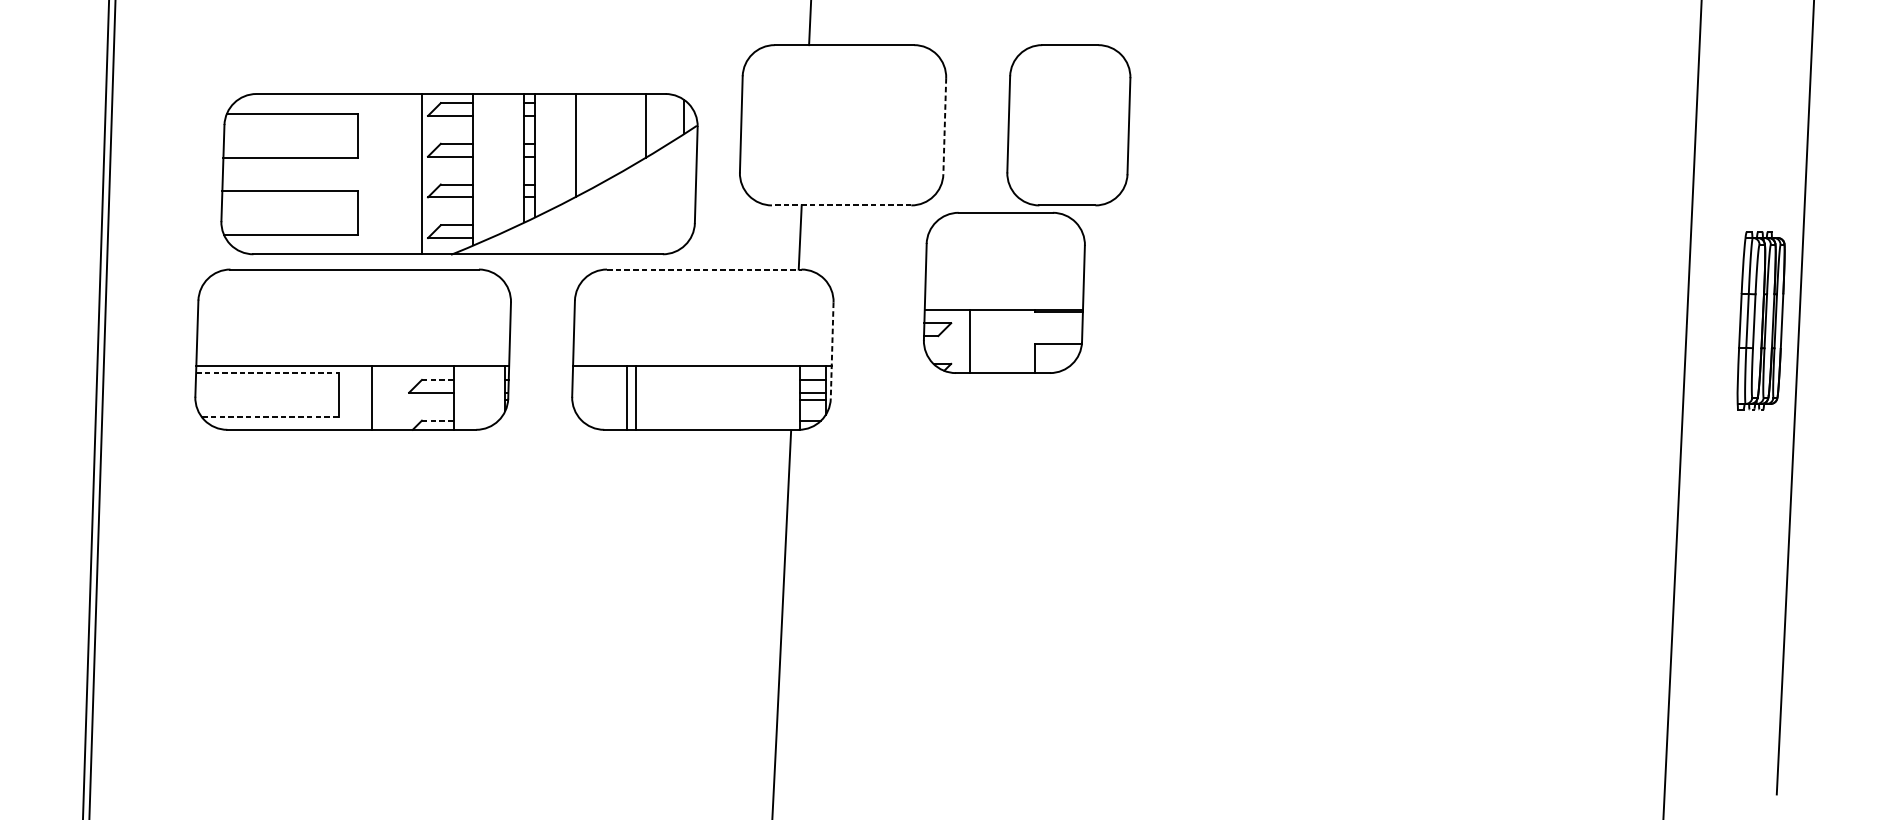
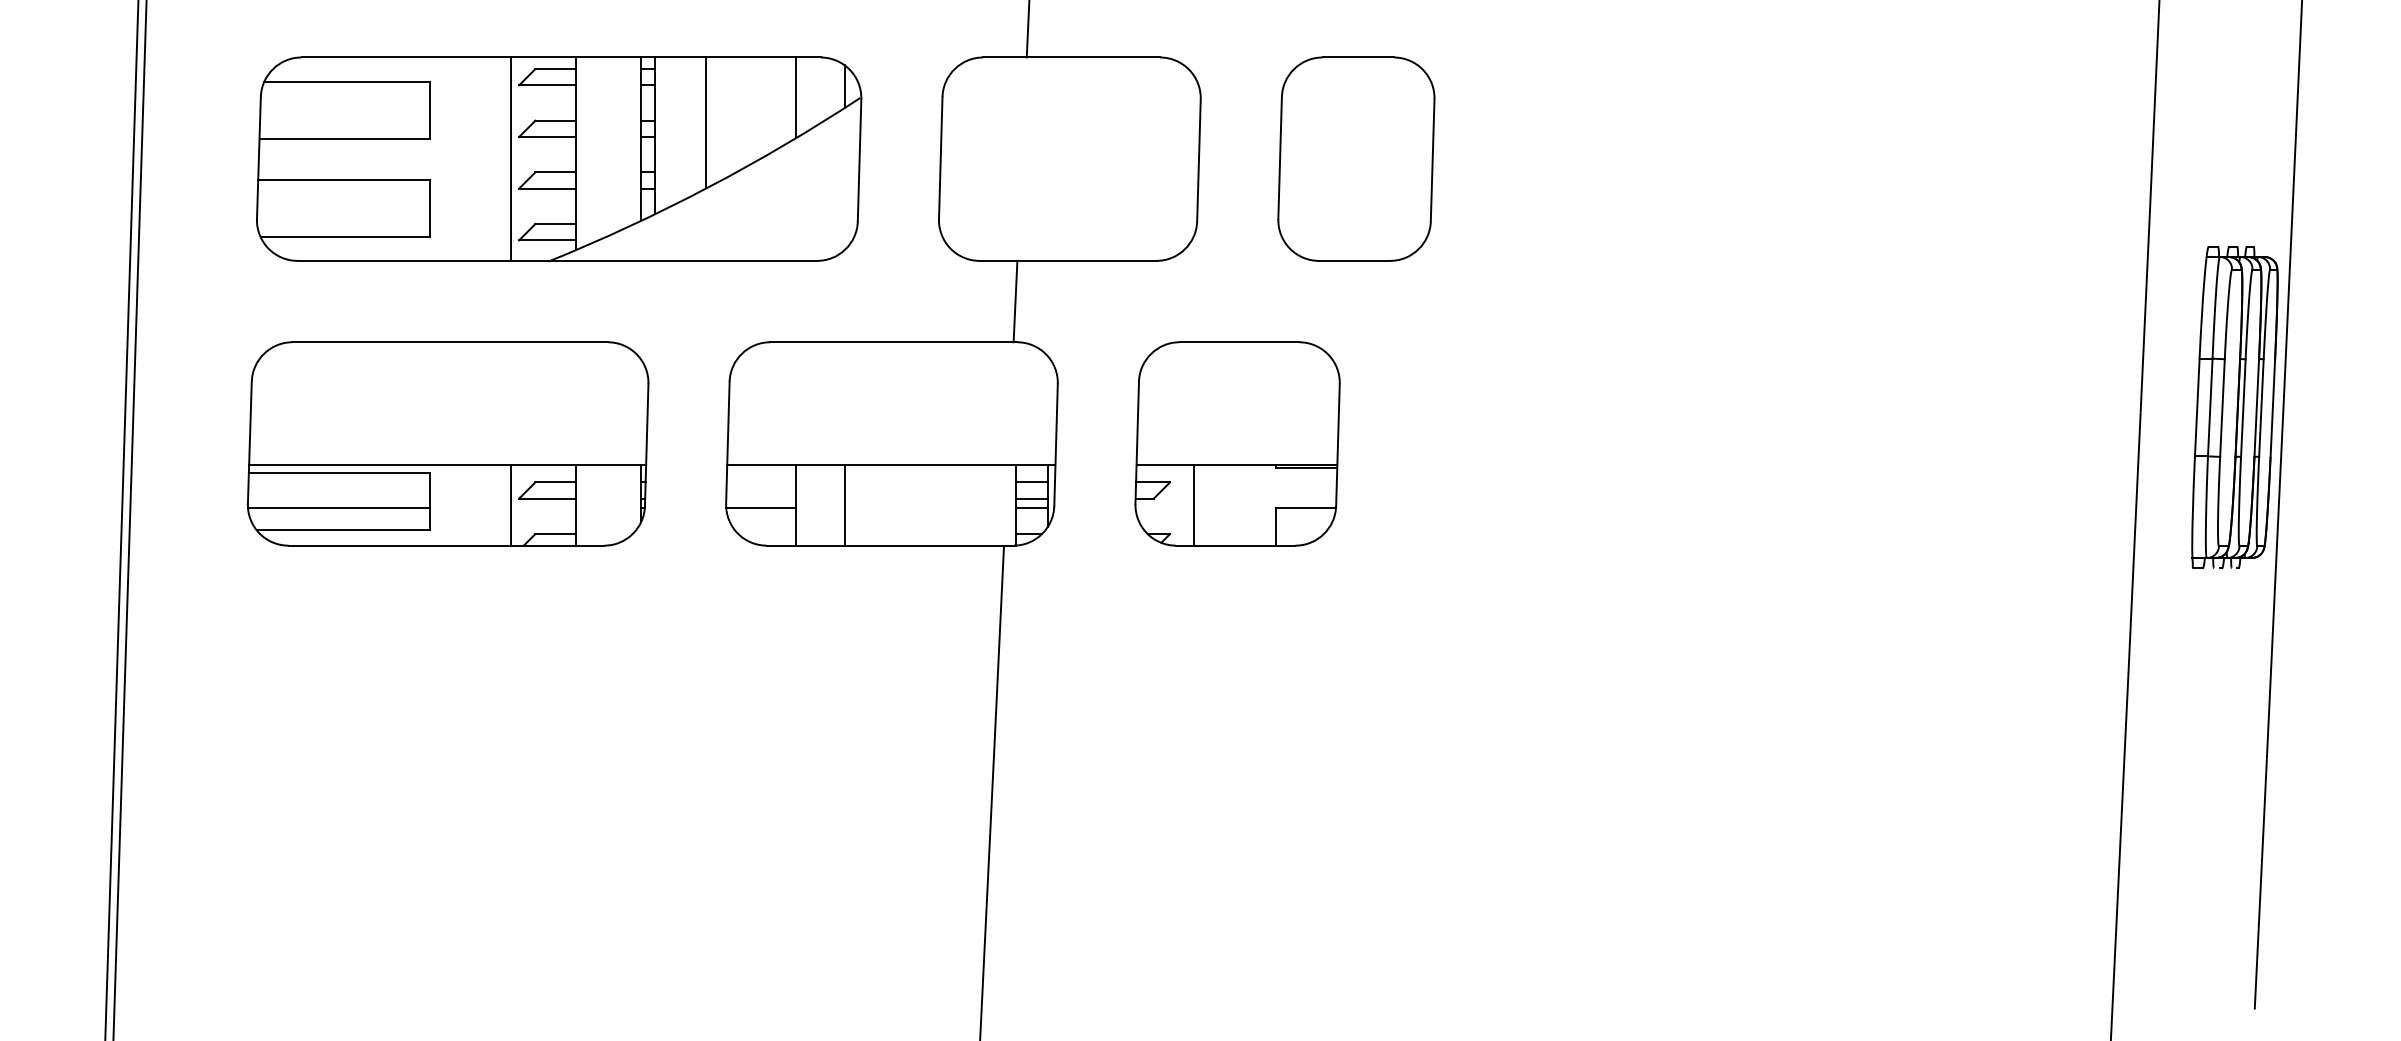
line: (944, 126) -> (1198, 160), dashed -> solid
part: (459, 174) -> (559, 159), moved
line: (841, 205) -> (1067, 260), dashed -> solid
line: (704, 269) -> (894, 342), dashed -> solid
part: (1004, 292) -> (1237, 443), moved
part: (1760, 320) -> (2234, 407), size x1.43
line: (832, 350) -> (1056, 445), dashed -> solid
line: (267, 372) -> (339, 472), dashed -> solid
line: (438, 380) -> (556, 482), dashed -> solid
line: (372, 398) -> (511, 505), moved
line: (636, 398) -> (844, 505), moved
line: (266, 399) -> (338, 507), added
line: (599, 399) -> (760, 507), added
line: (270, 417) -> (343, 529), dashed -> solid
line: (438, 421) -> (556, 534), dashed -> solid

